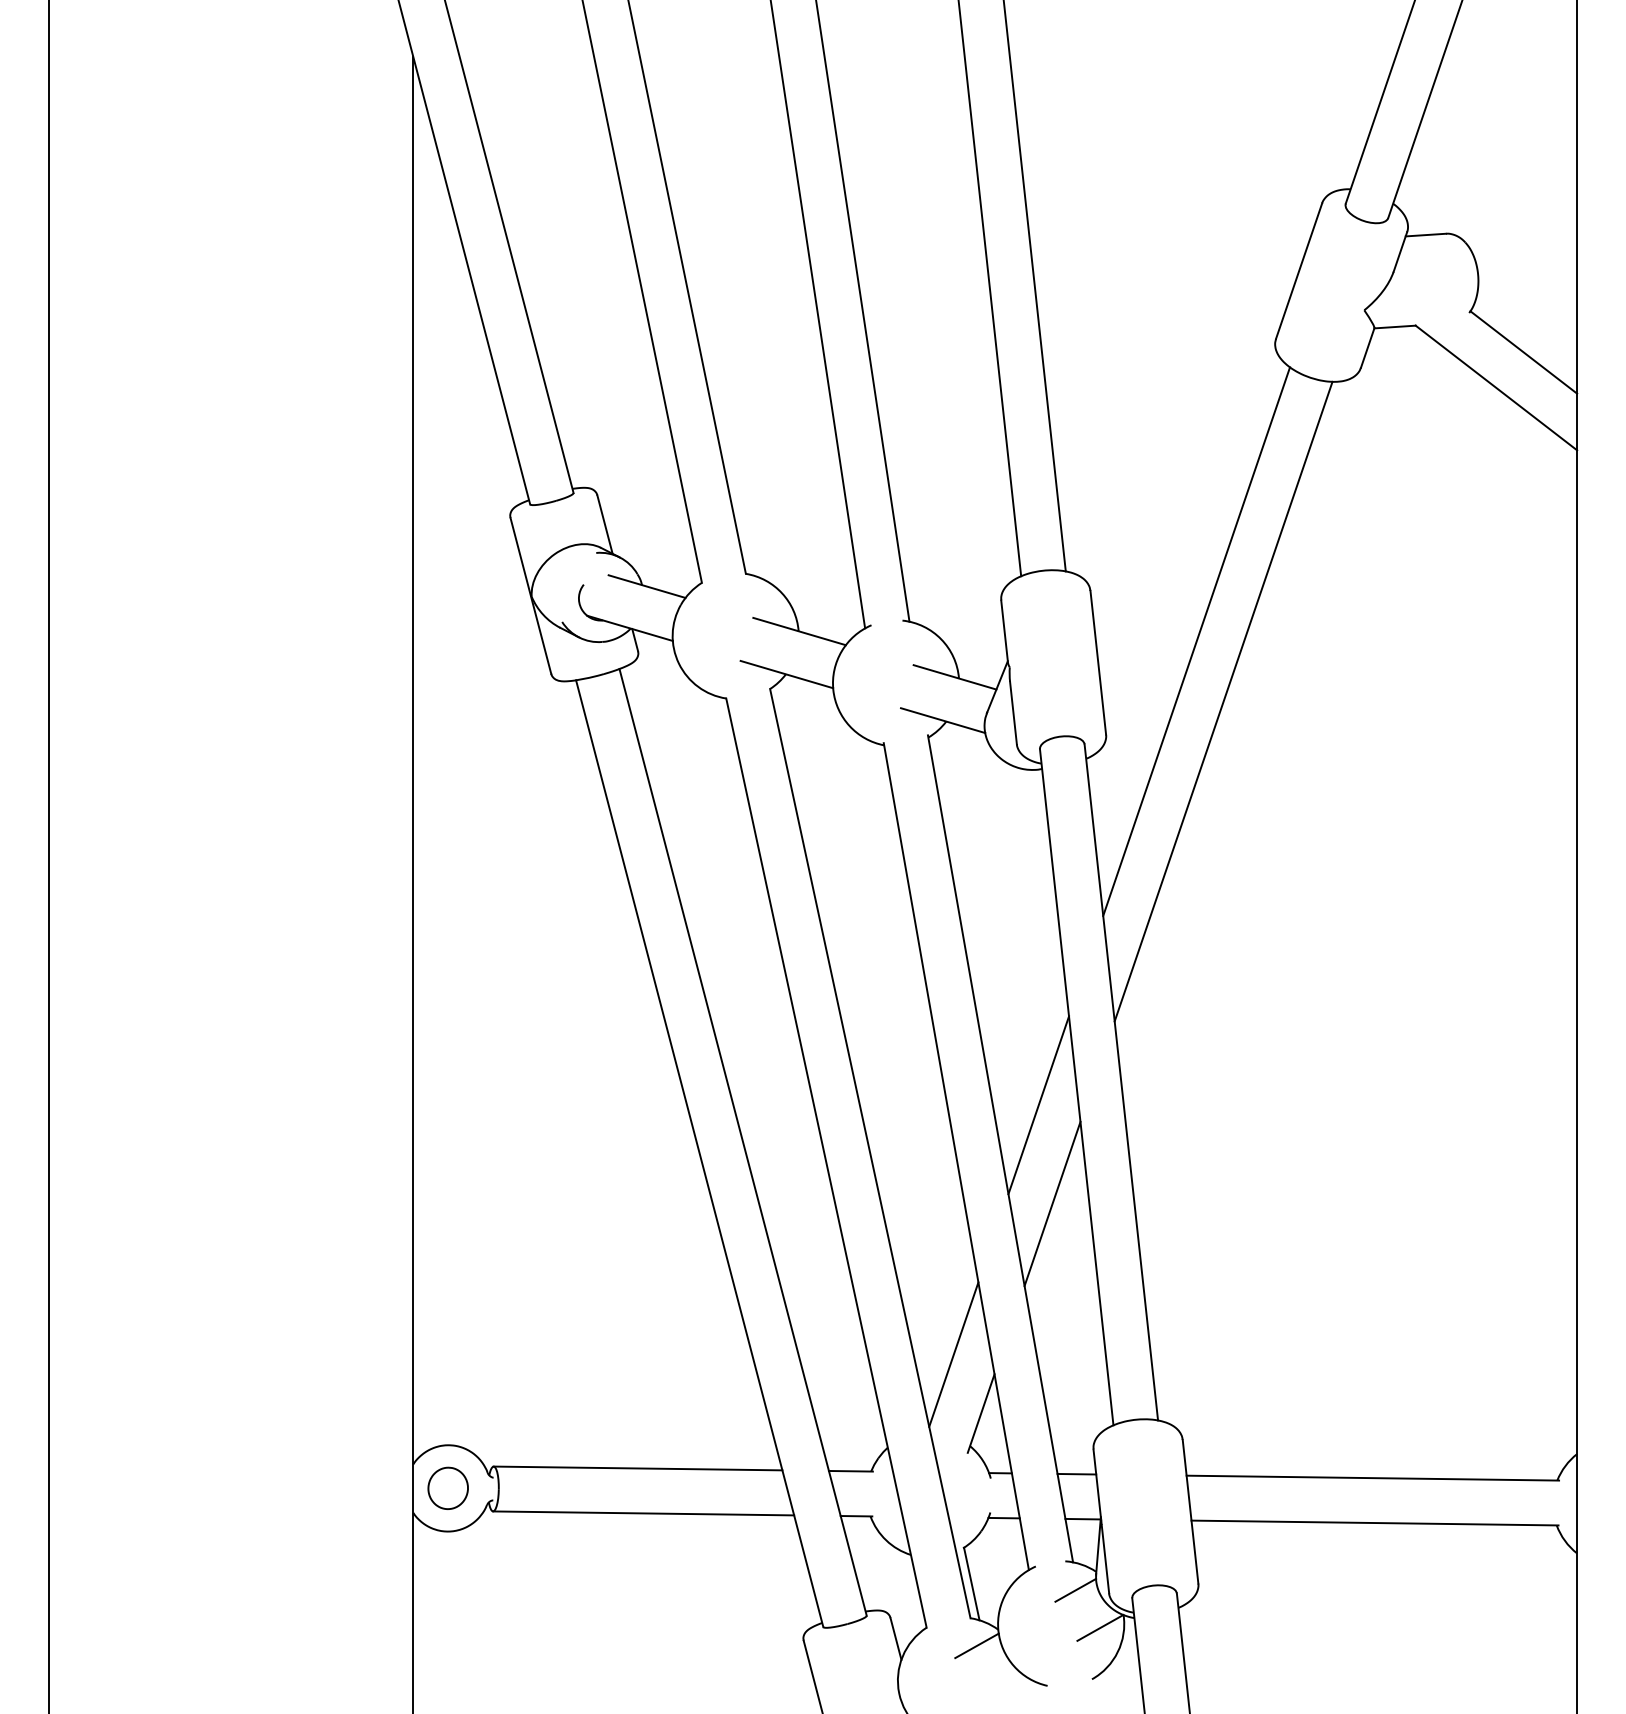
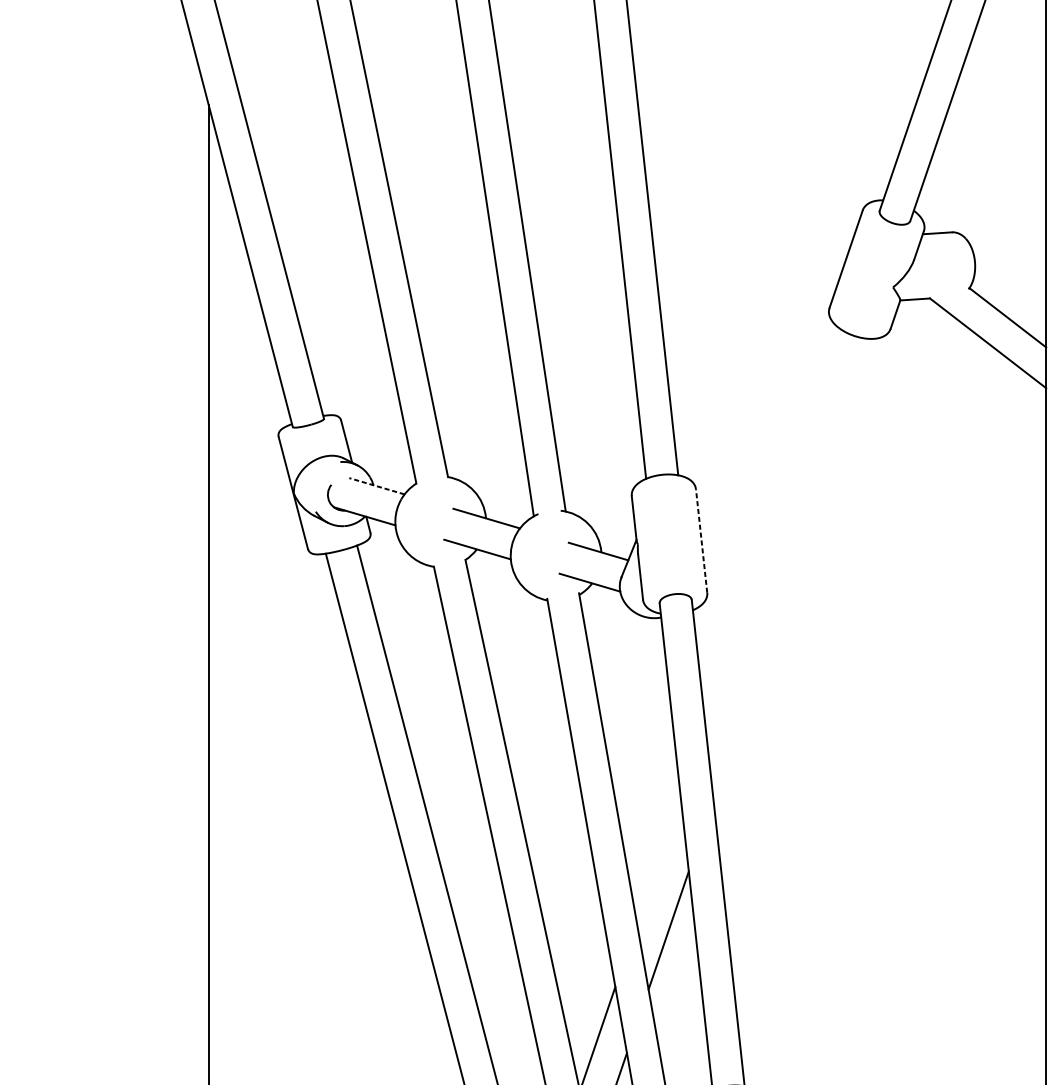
line: (646, 586) -> (376, 486), solid -> dashed
line: (1196, 641) -> (772, 525), removed
line: (1098, 662) -> (701, 540), solid -> dashed
line: (1223, 701) -> (791, 568), removed
line: (1038, 1105) -> (658, 859), removed

